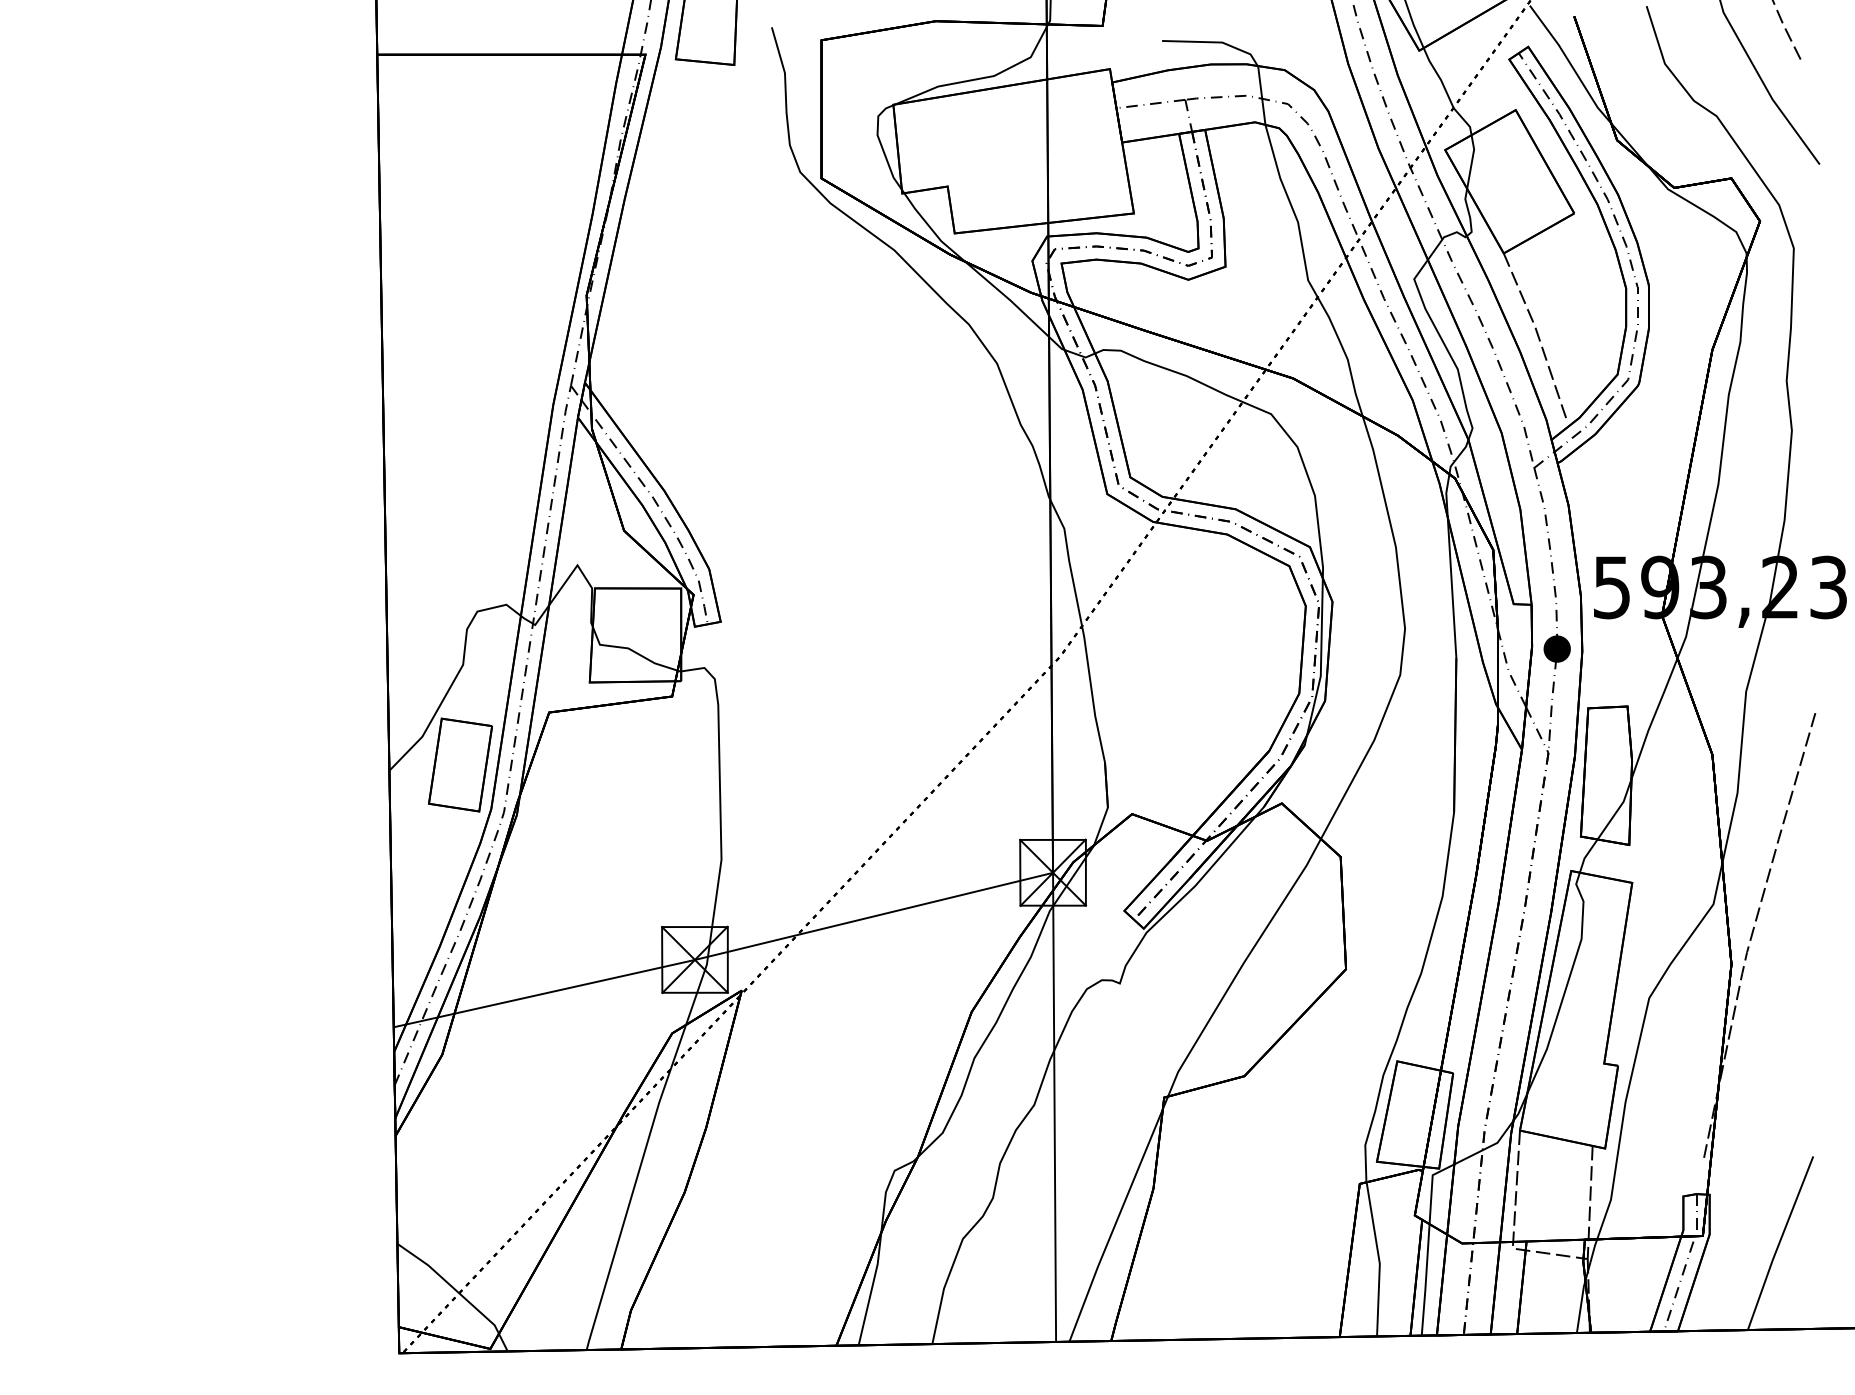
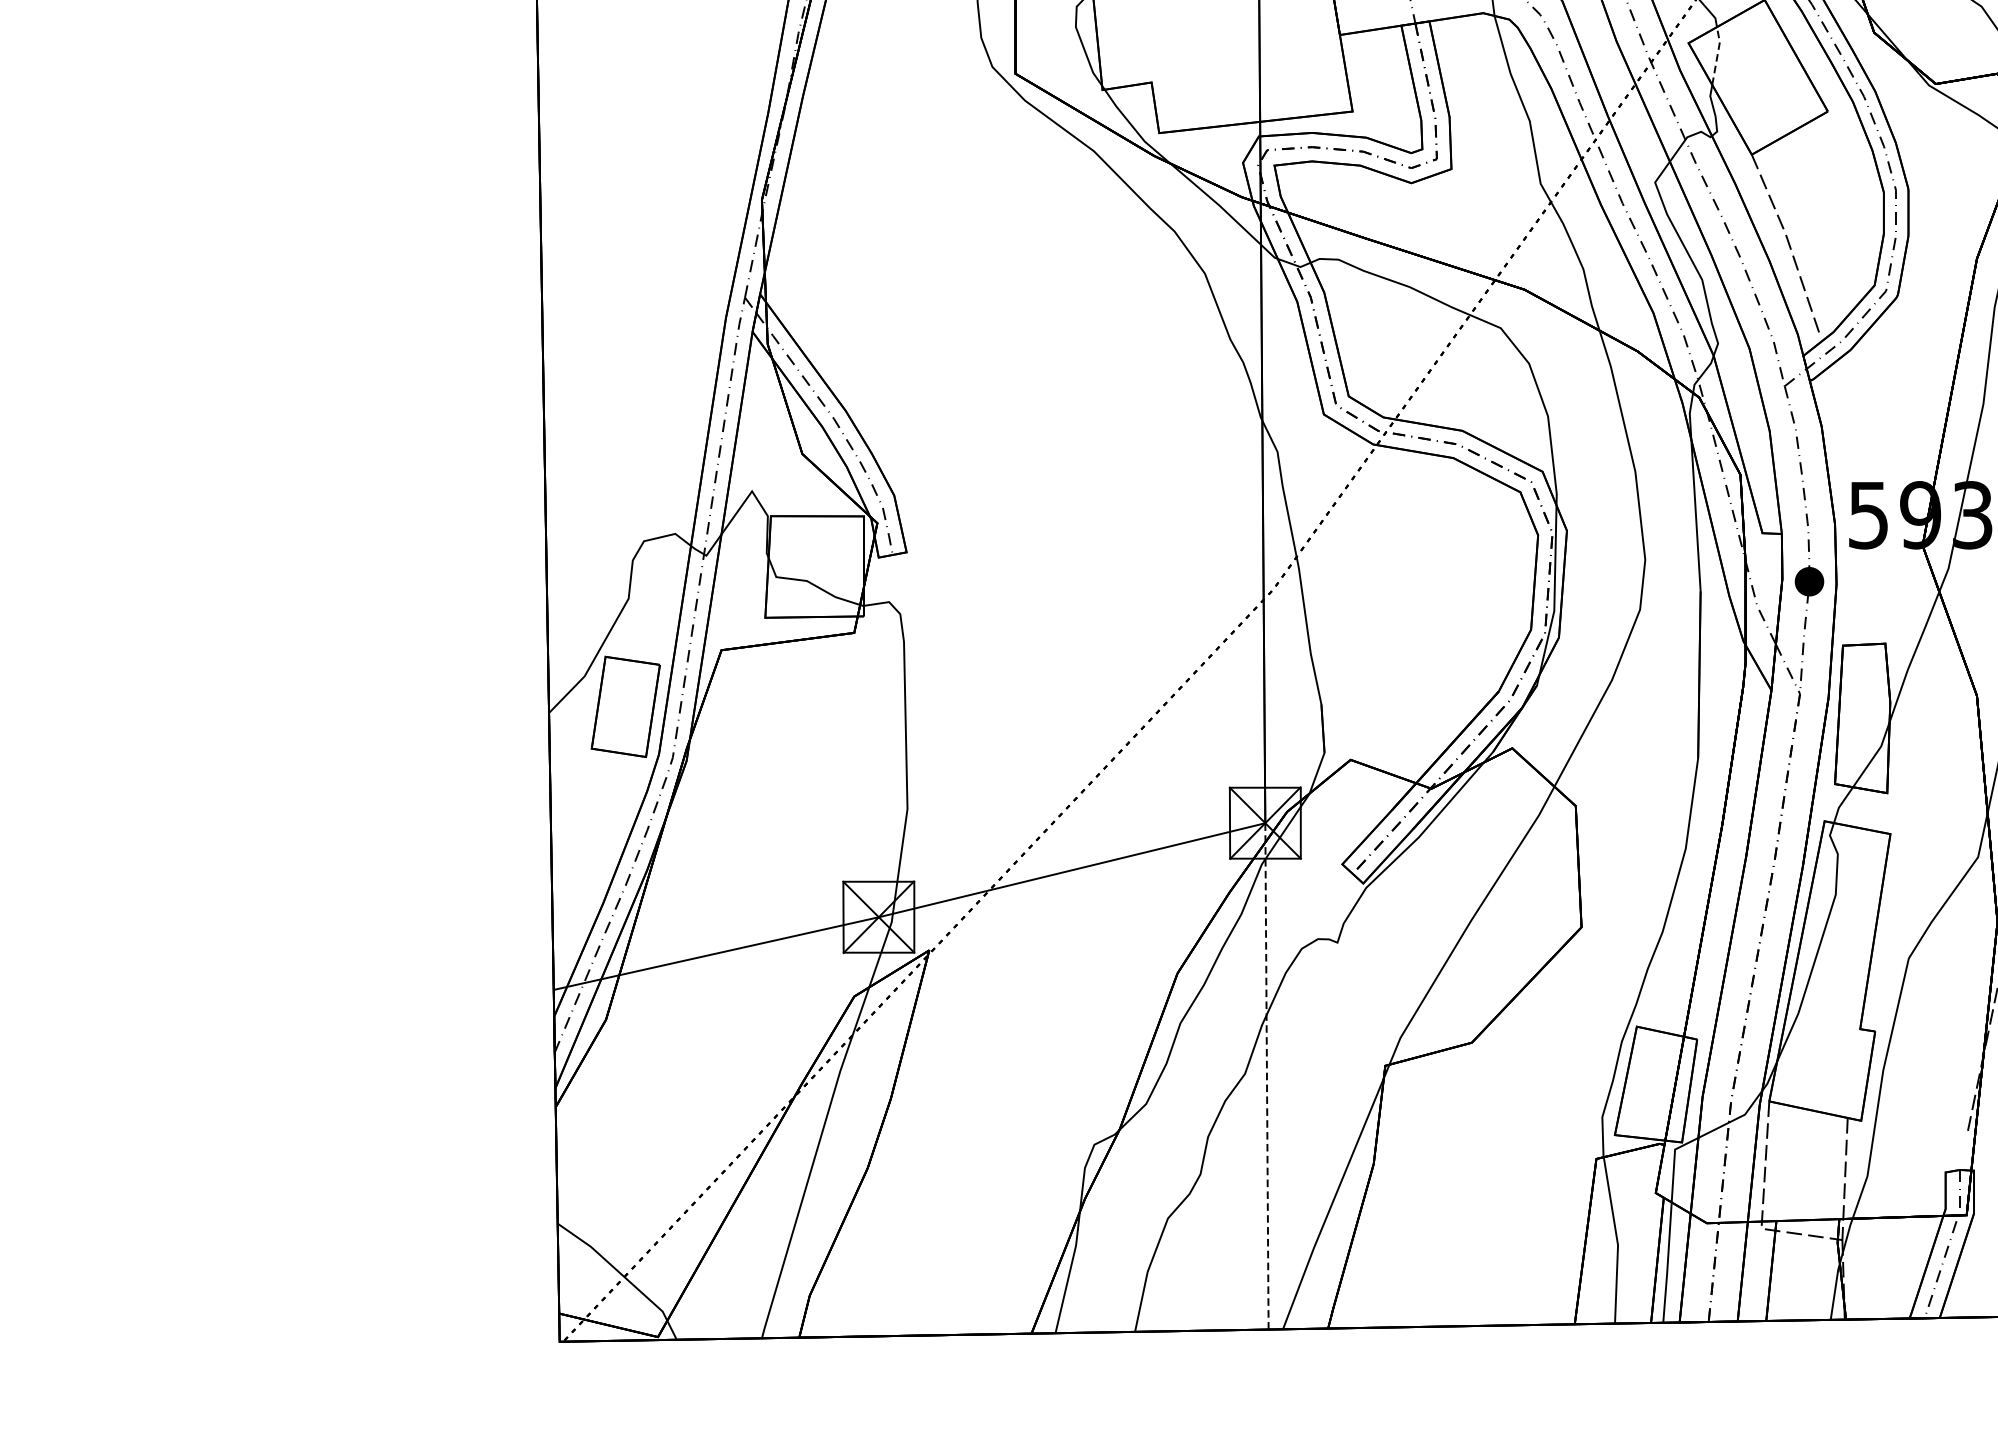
line: (1472, 161) -> (1718, 55), solid -> dashed
line: (1054, 1107) -> (1266, 1076), solid -> dashed

